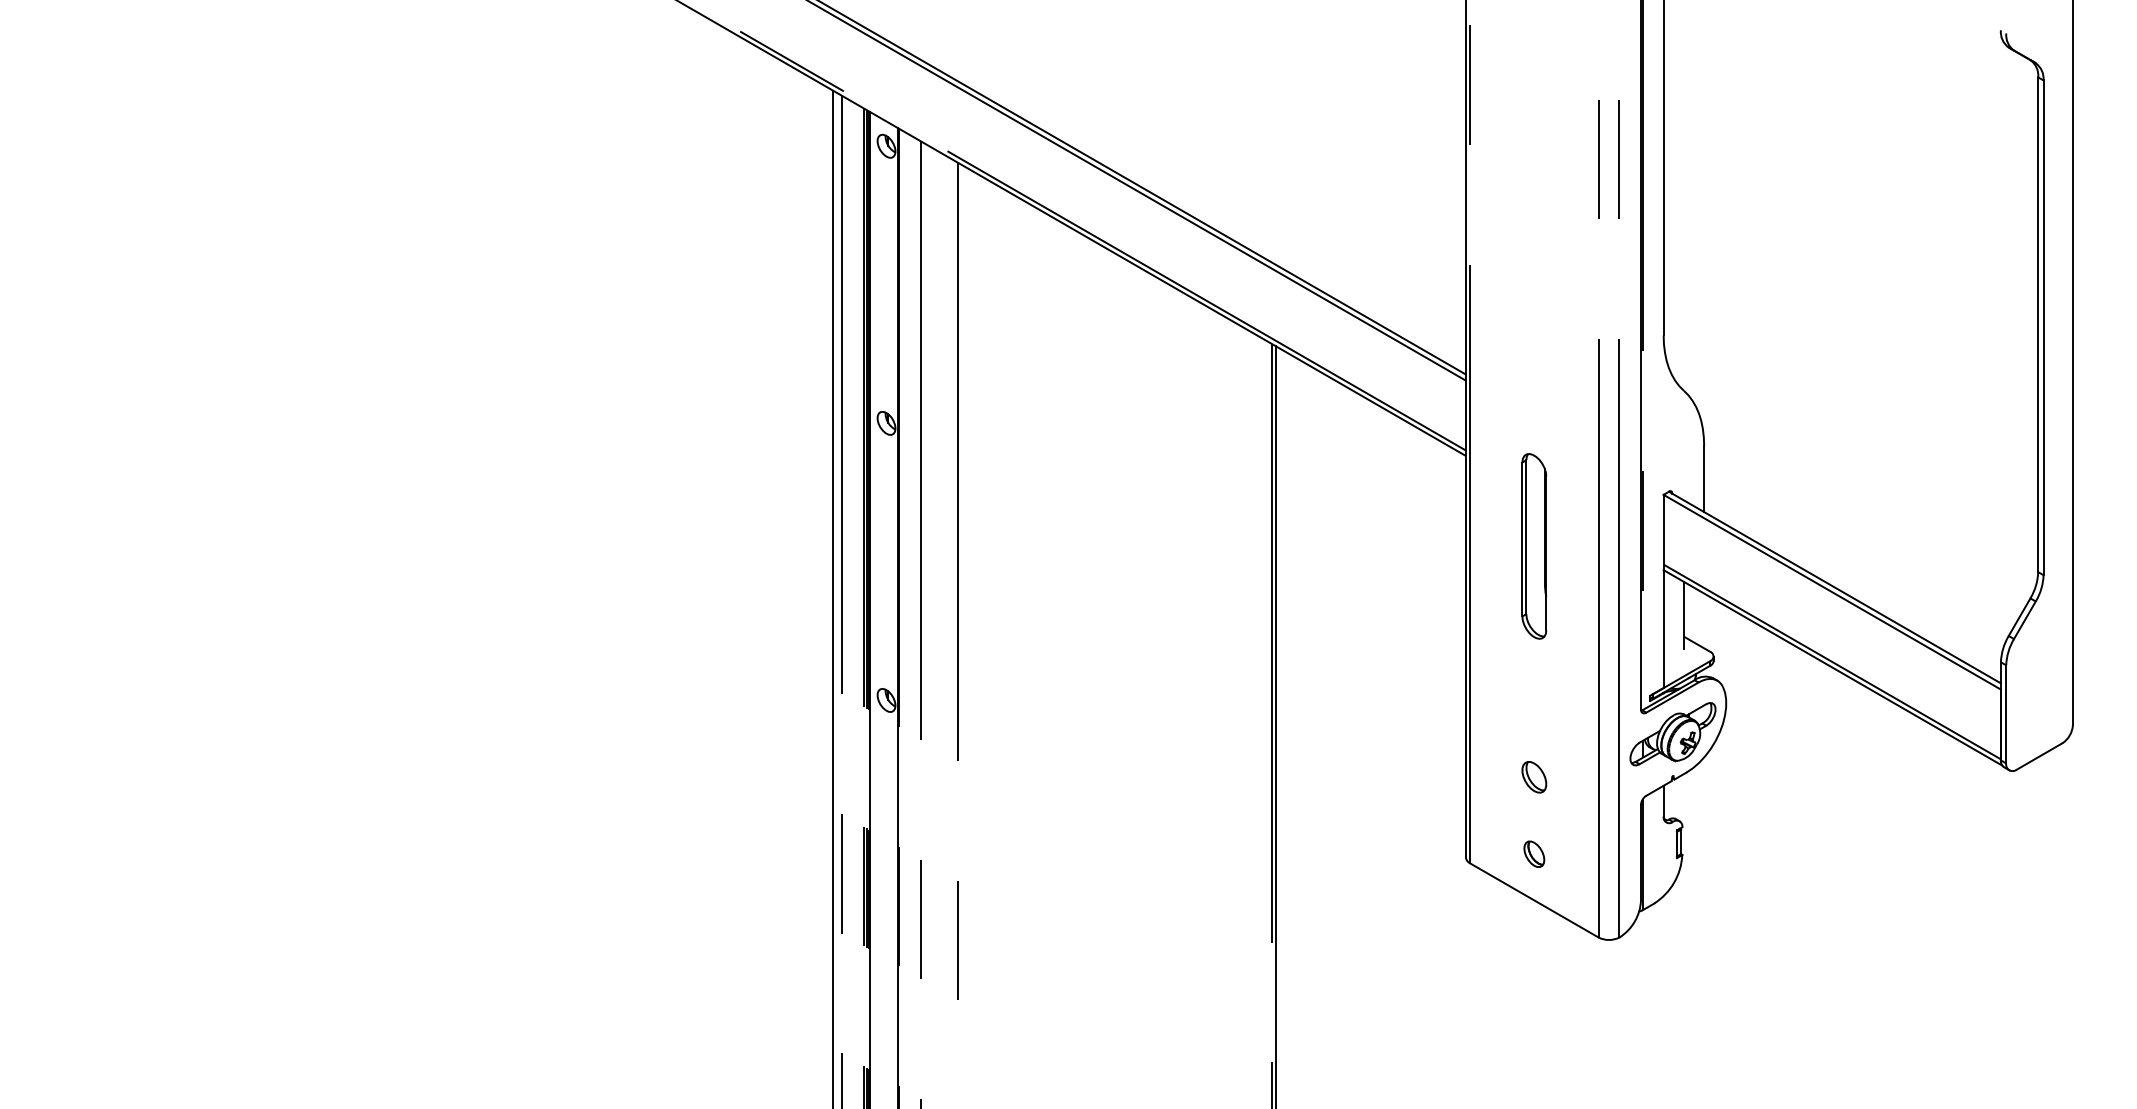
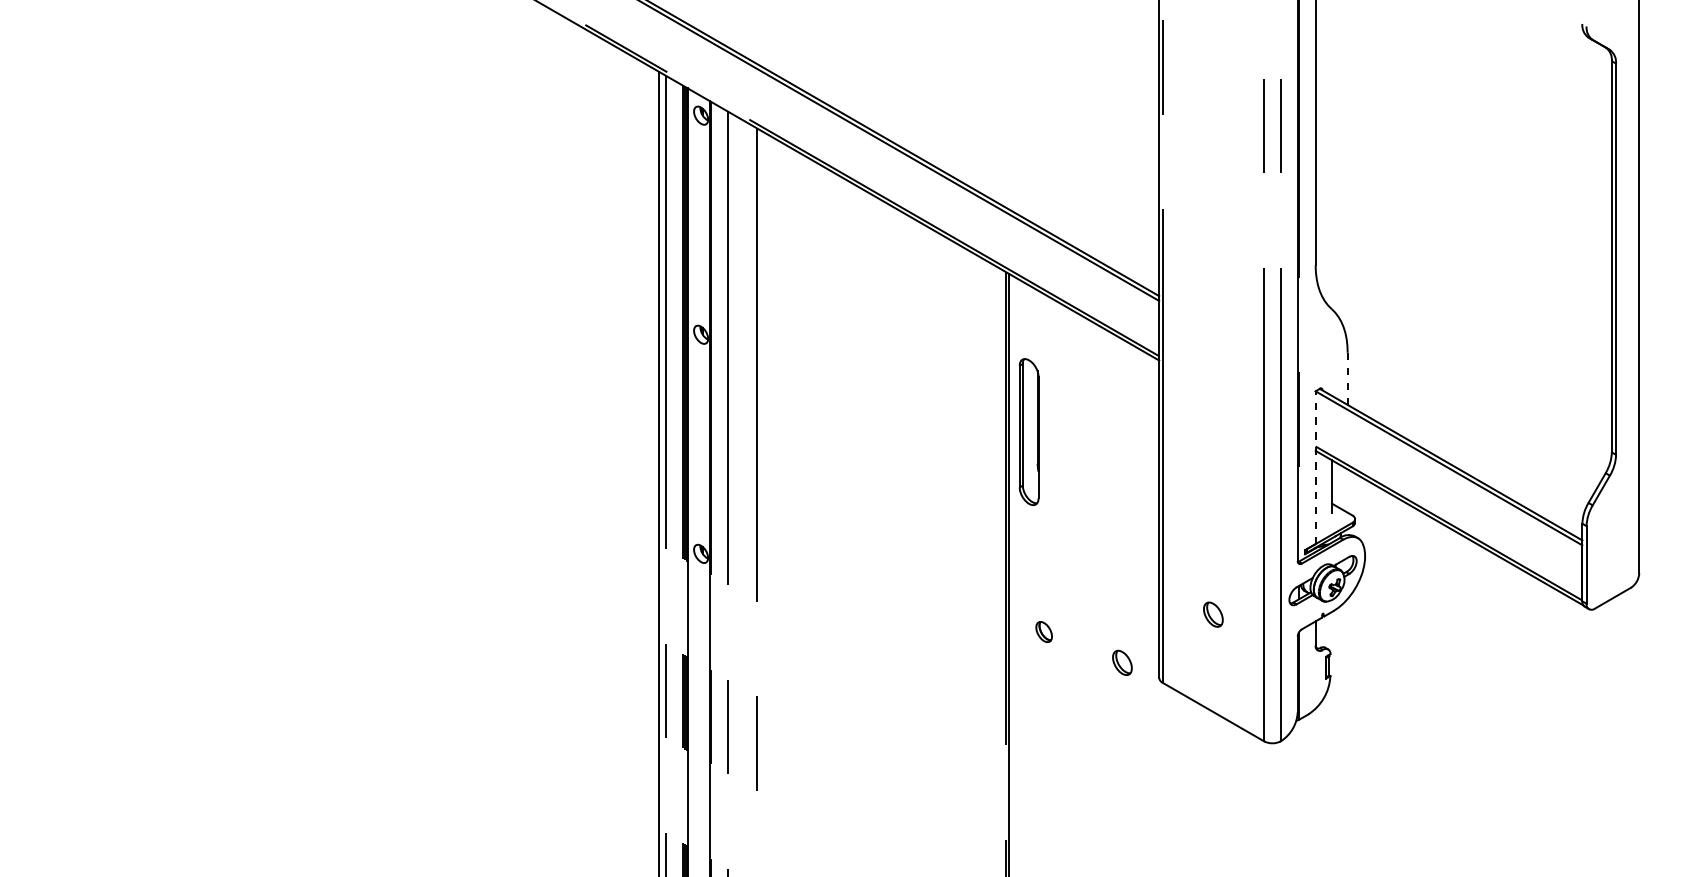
line: (1704, 479) -> (1347, 379), solid -> dashed
part: (1534, 546) -> (1029, 432), moved
line: (1663, 591) -> (1315, 467), solid -> dashed
part: (1419, 838) -> (1122, 663), added
part: (1534, 853) -> (1044, 631), moved

